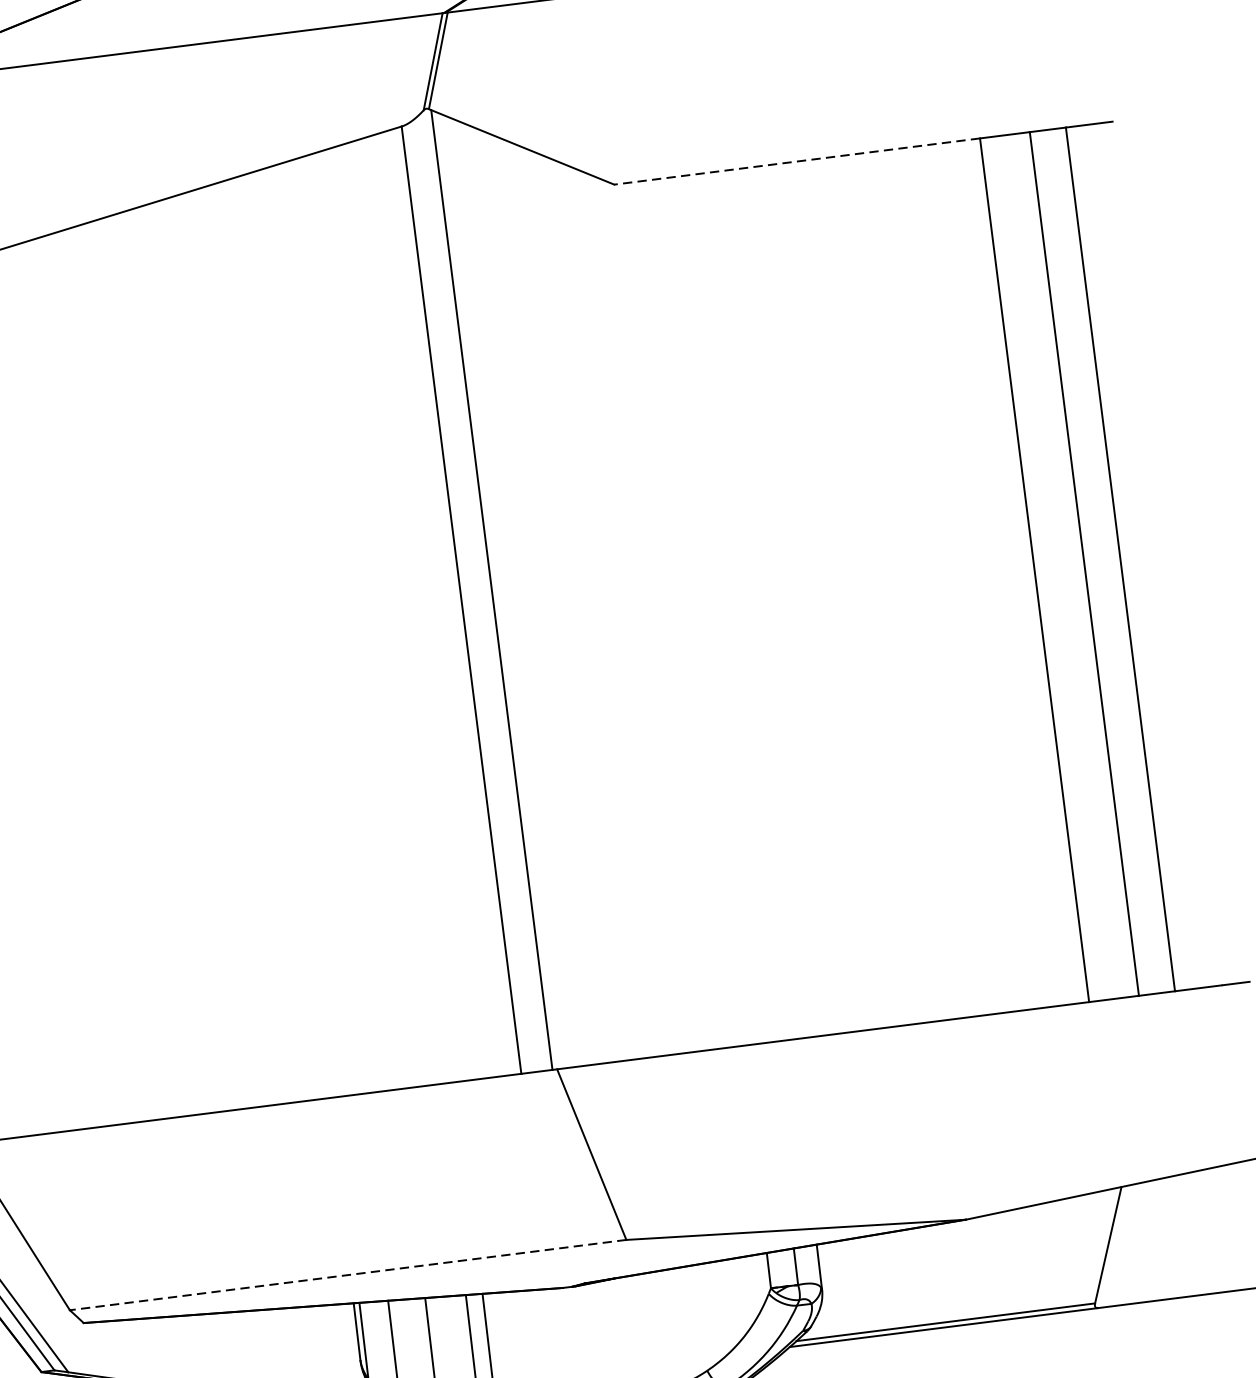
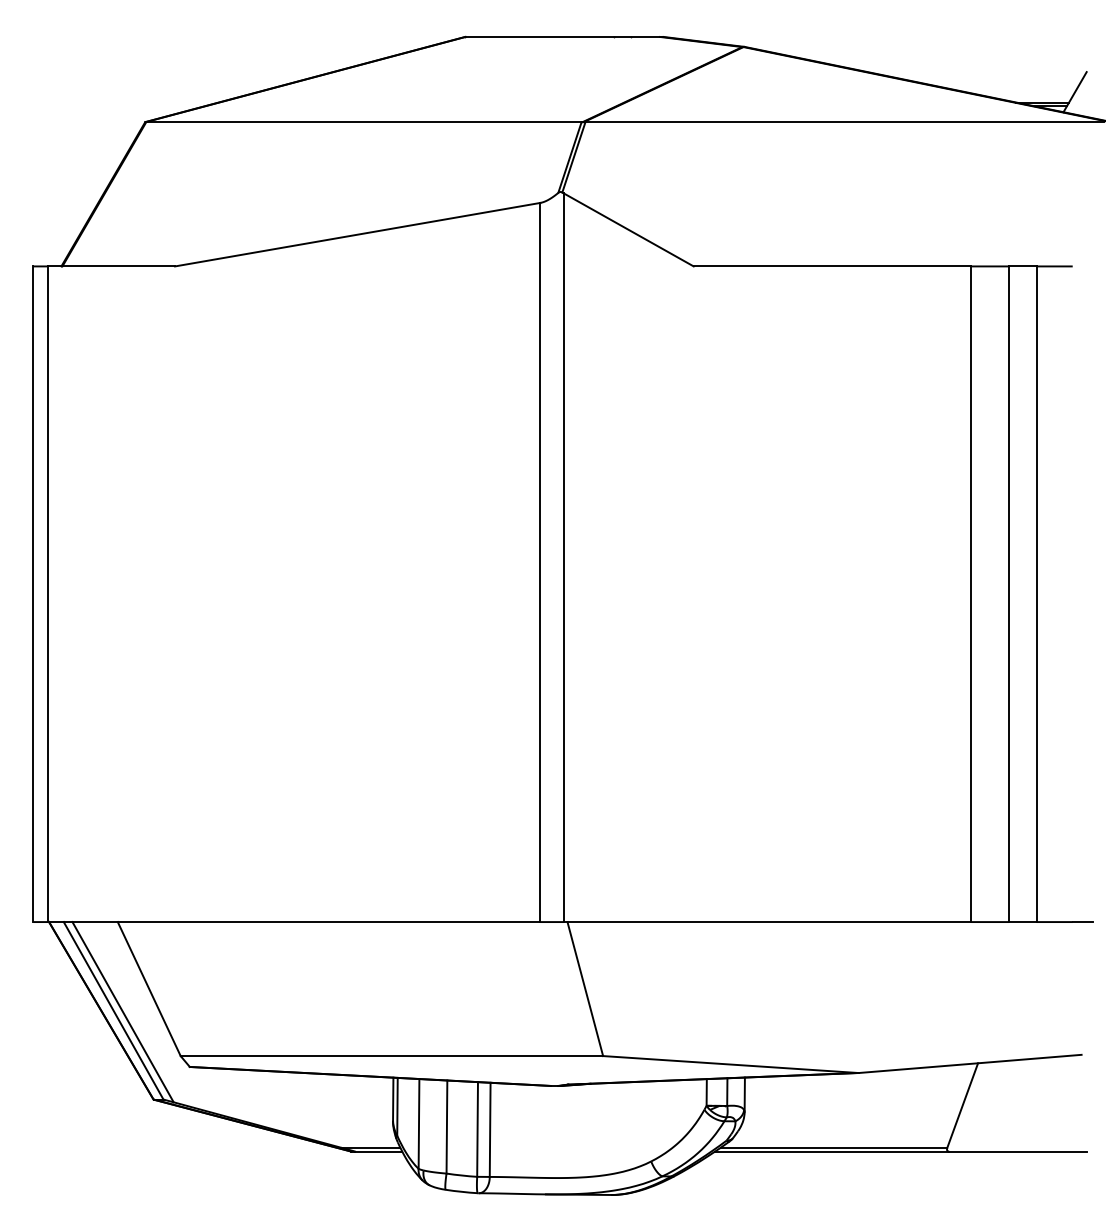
line: (797, 161) -> (832, 266), dashed -> solid
line: (347, 1275) -> (391, 1056), dashed -> solid

